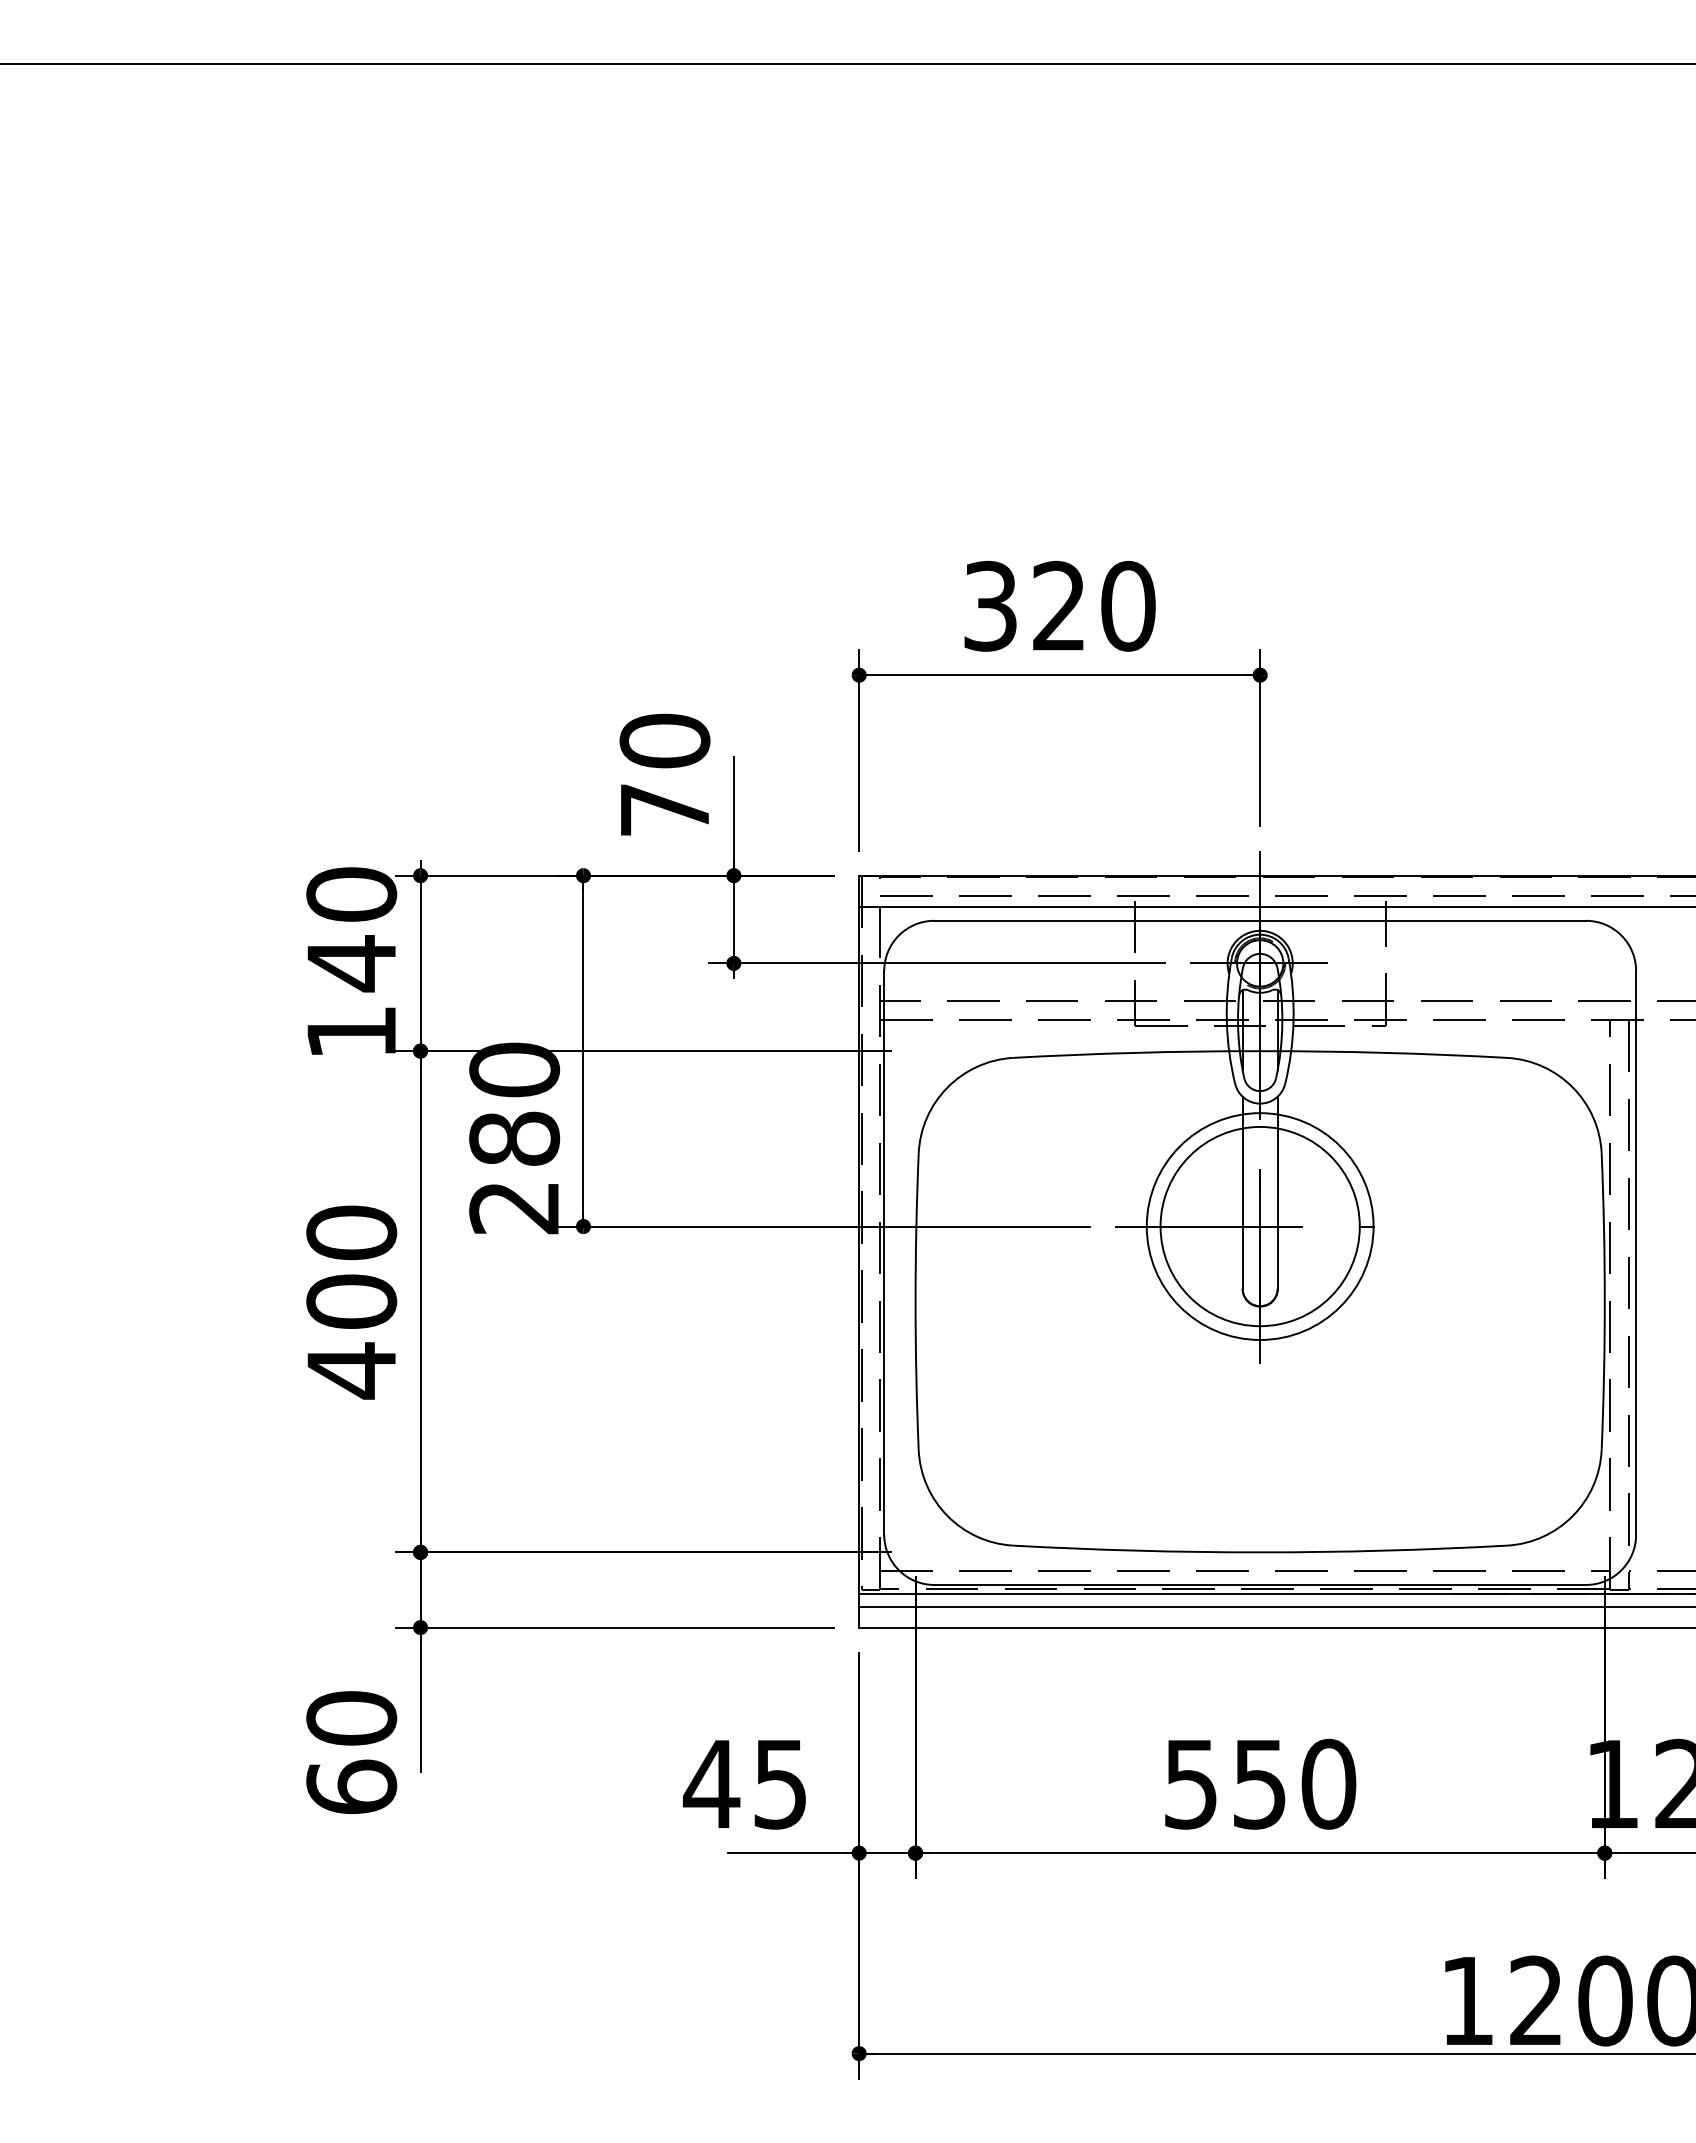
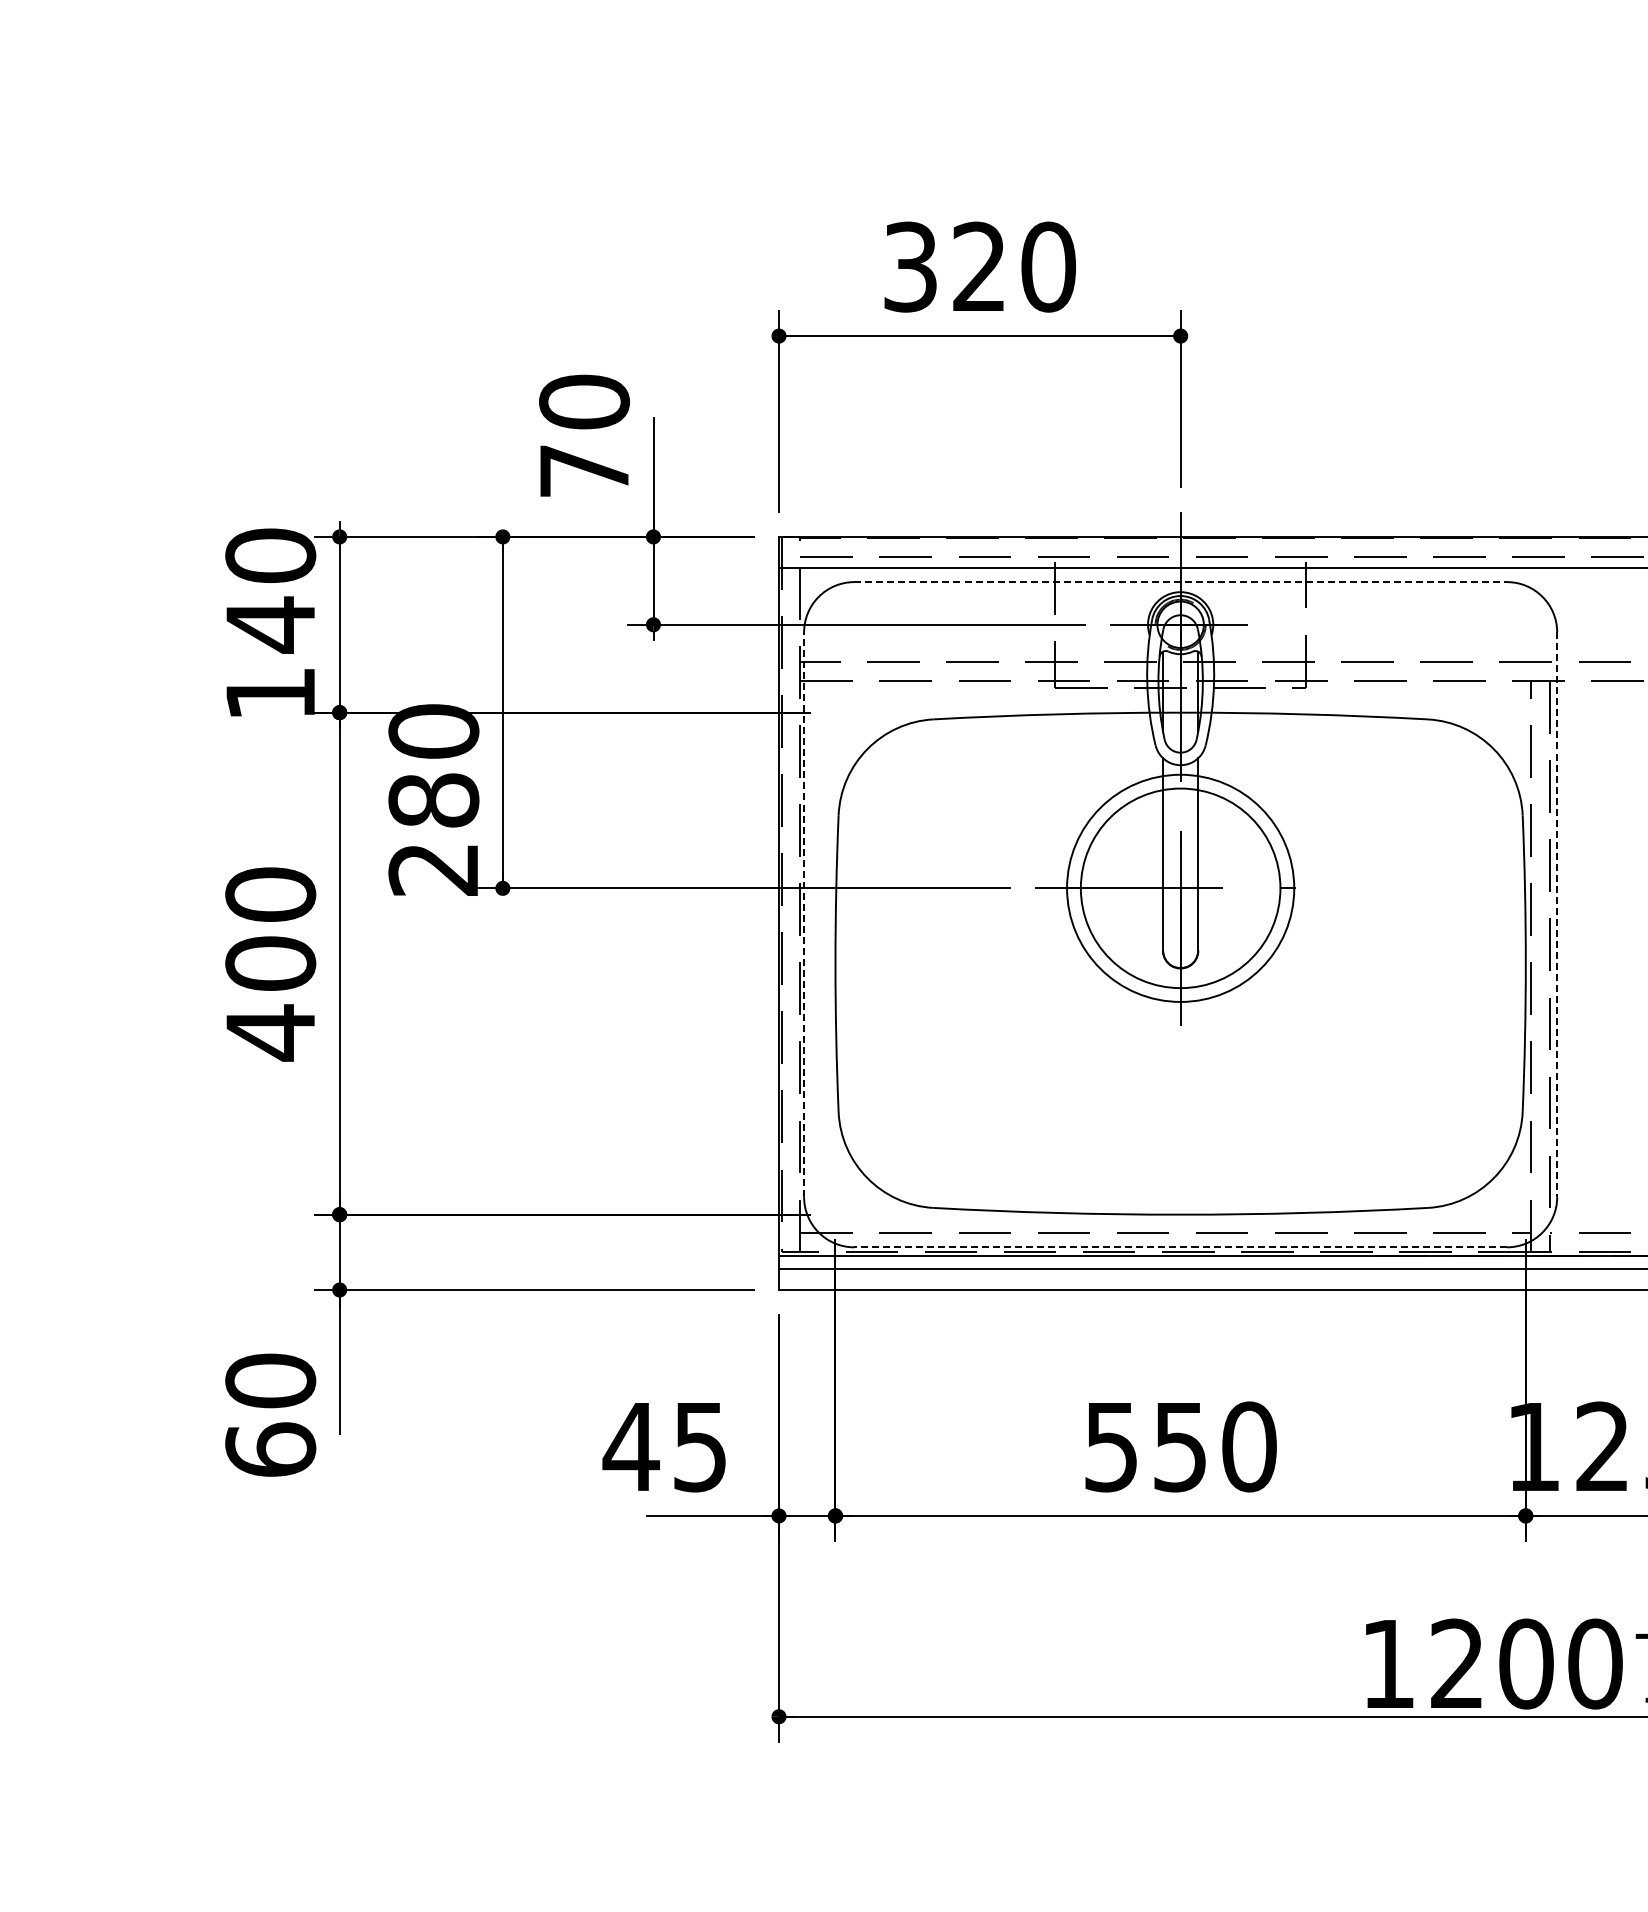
line: (1260, 920) -> (1180, 581), solid -> dashed
line: (884, 1252) -> (804, 914), solid -> dashed
line: (1636, 1252) -> (1557, 914), solid -> dashed
line: (1260, 1584) -> (1180, 1246), solid -> dashed

